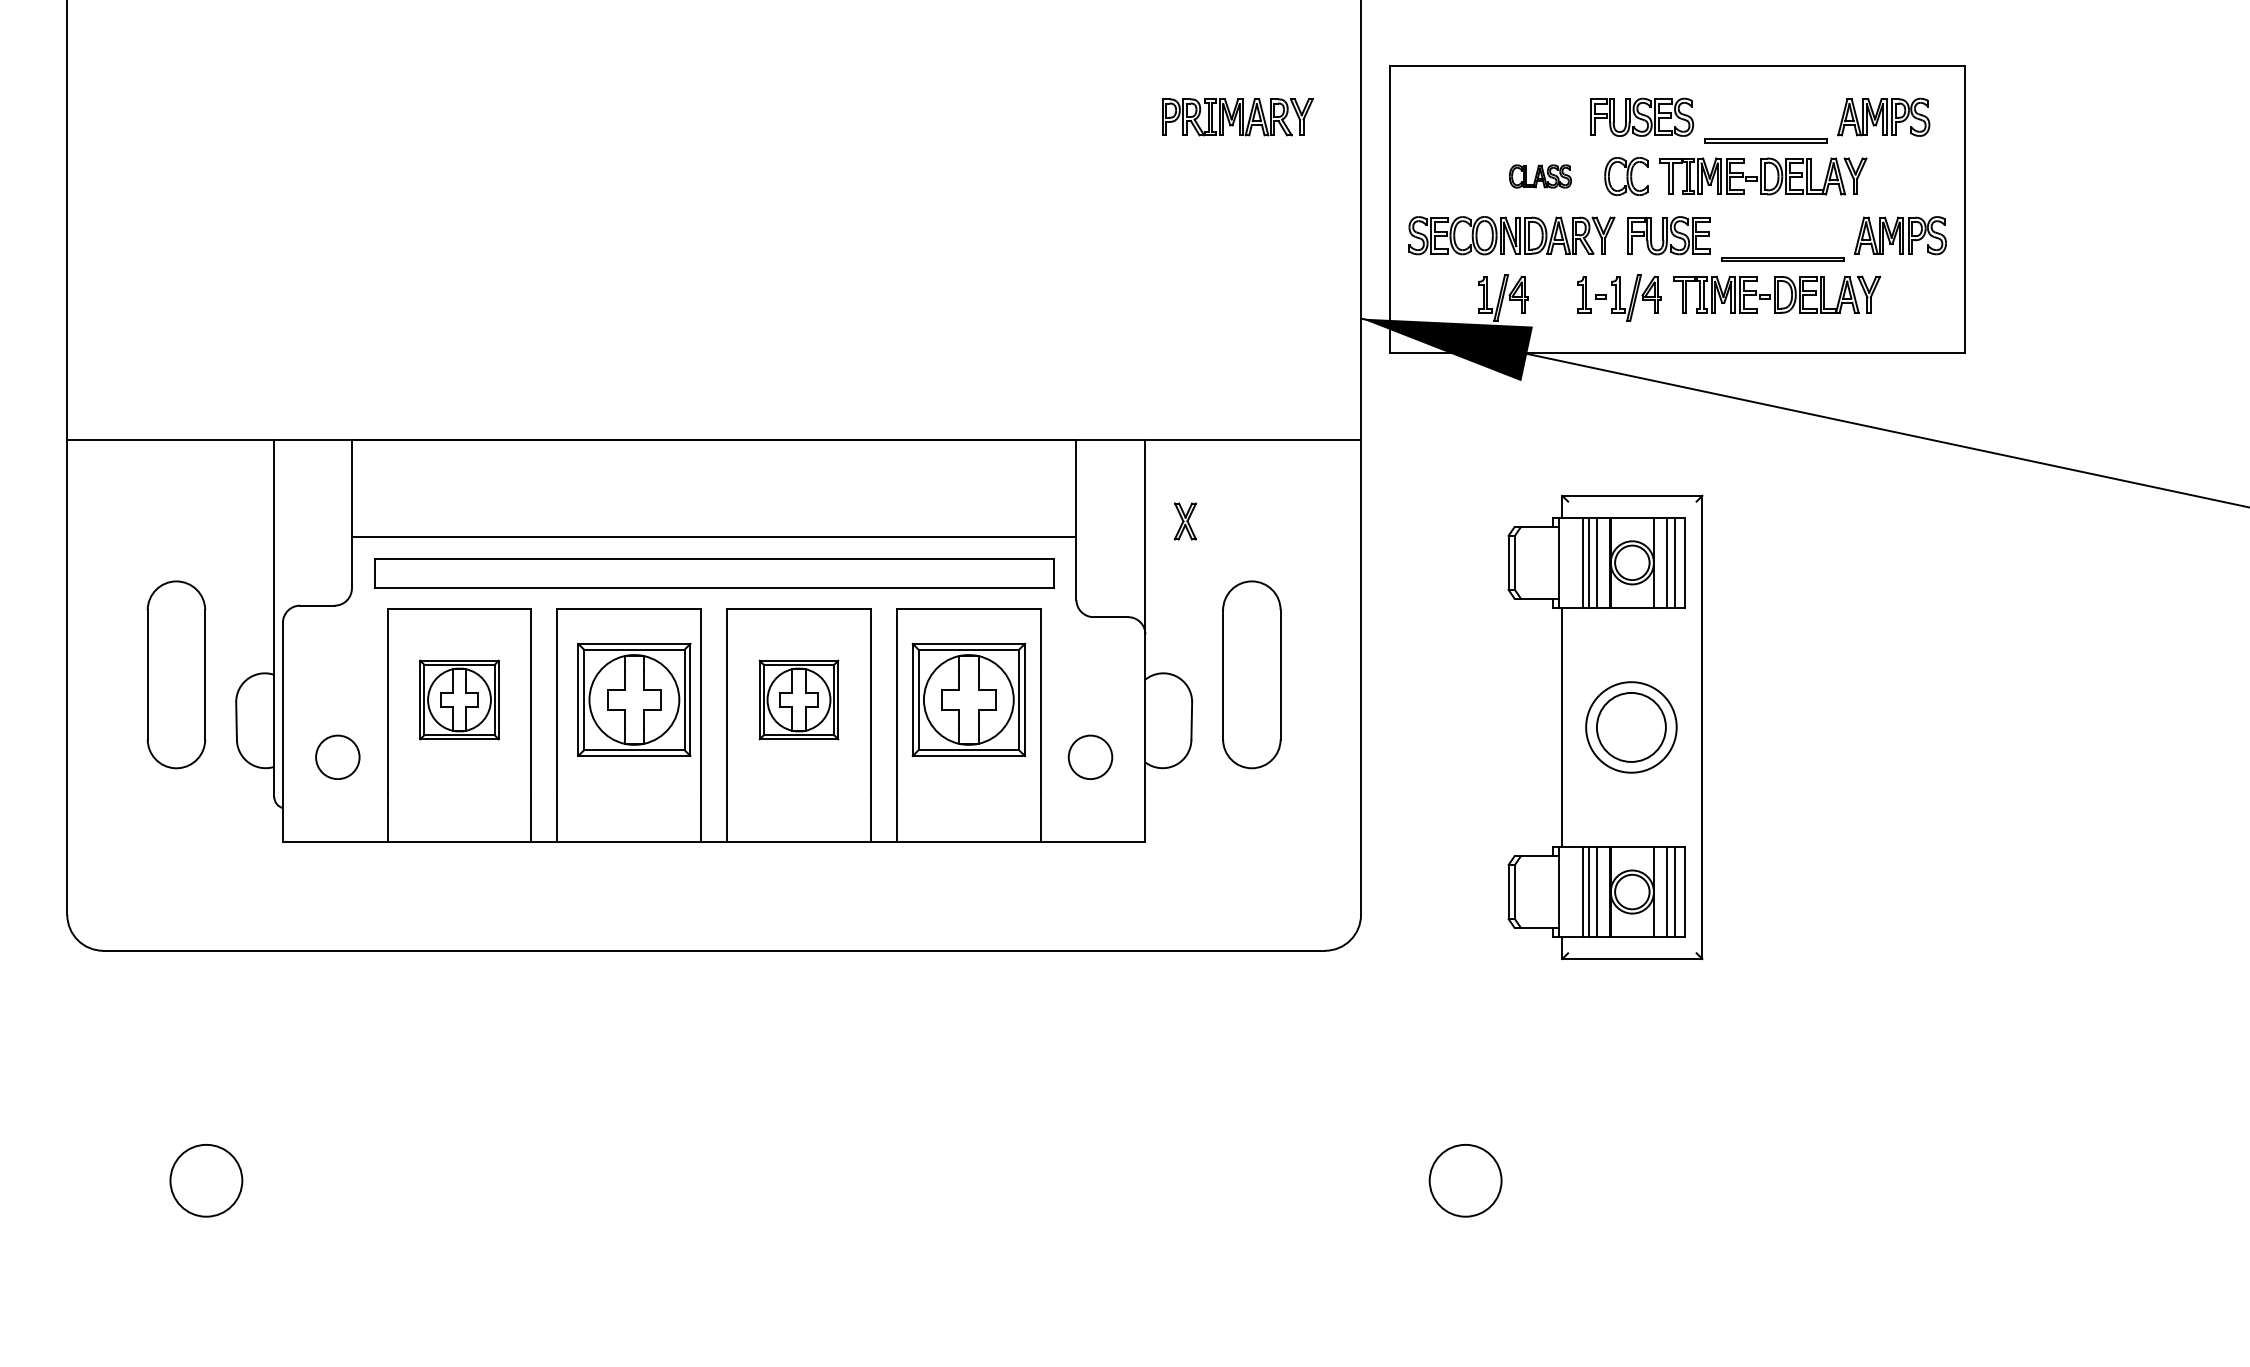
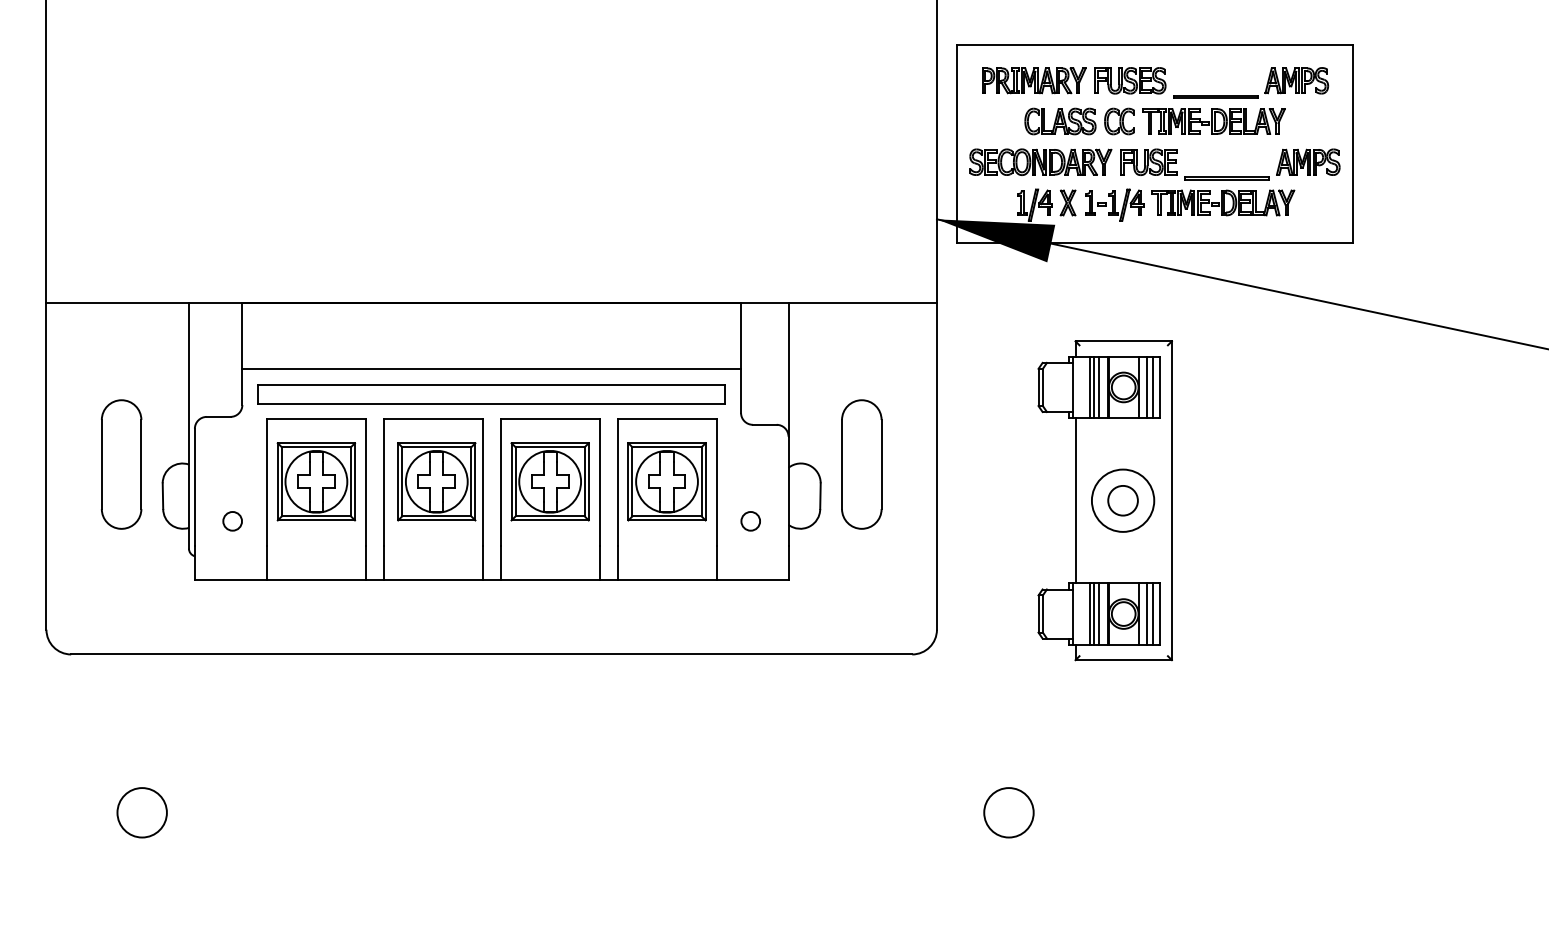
part: (1238, 116) -> (1034, 80), moved
part: (1540, 176) -> (1060, 121), size x1.67
part: (1184, 520) -> (1067, 202), moved
part: (459, 699) -> (316, 481), size x1.43
part: (798, 699) -> (549, 481), size x1.43
circle: (1630, 727) -> (1122, 500), size x0.62
circle: (337, 757) -> (232, 521), size x0.62
circle: (1090, 757) -> (750, 521), size x0.62

